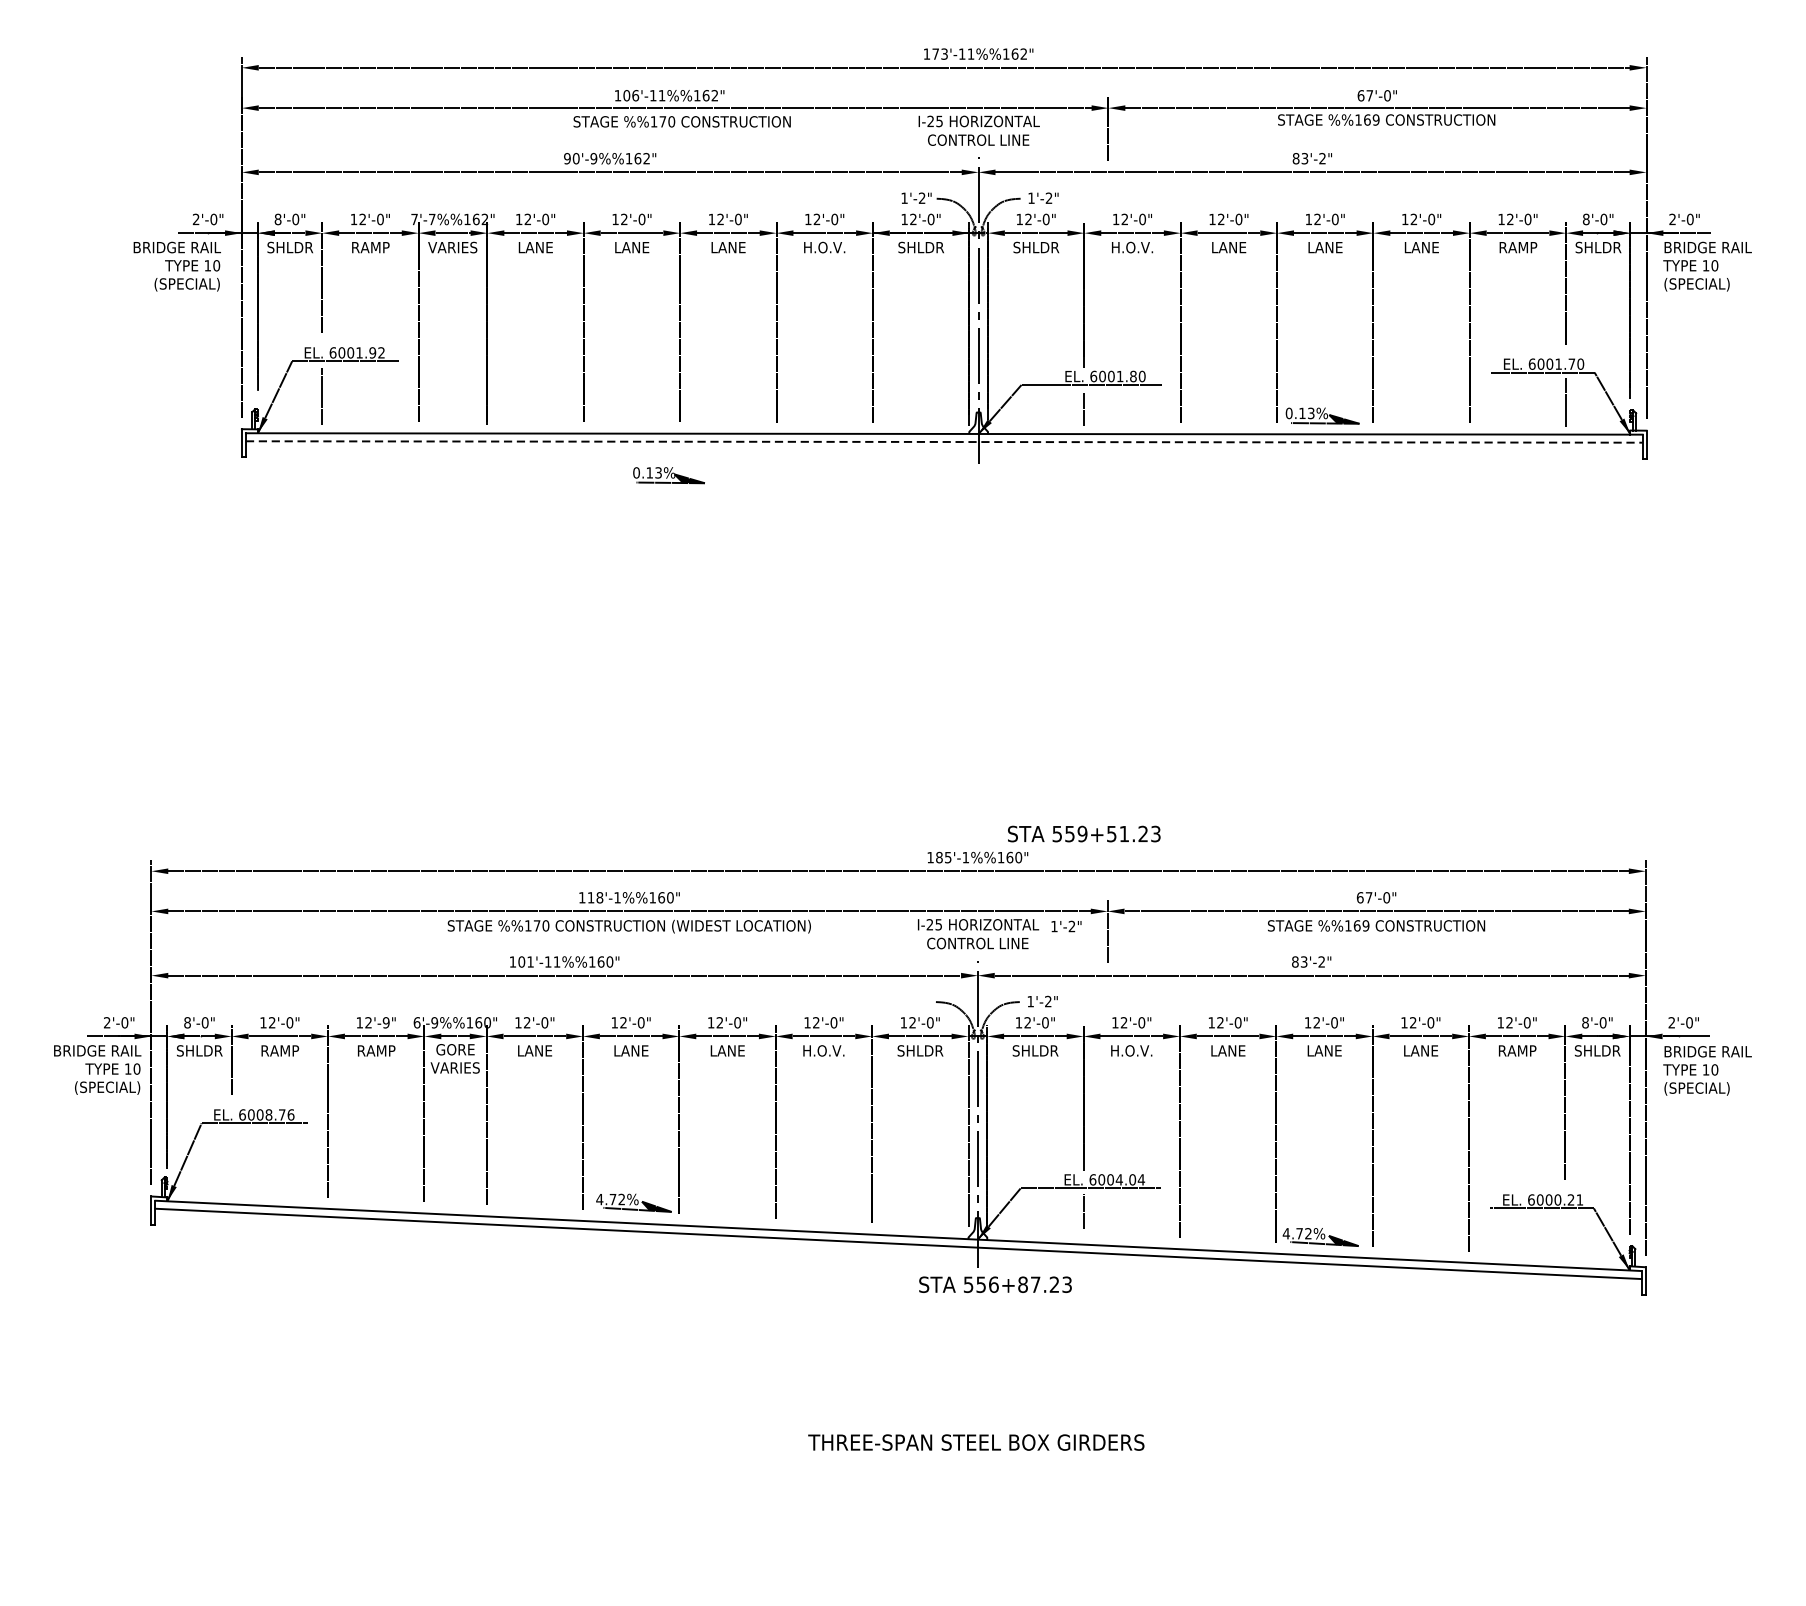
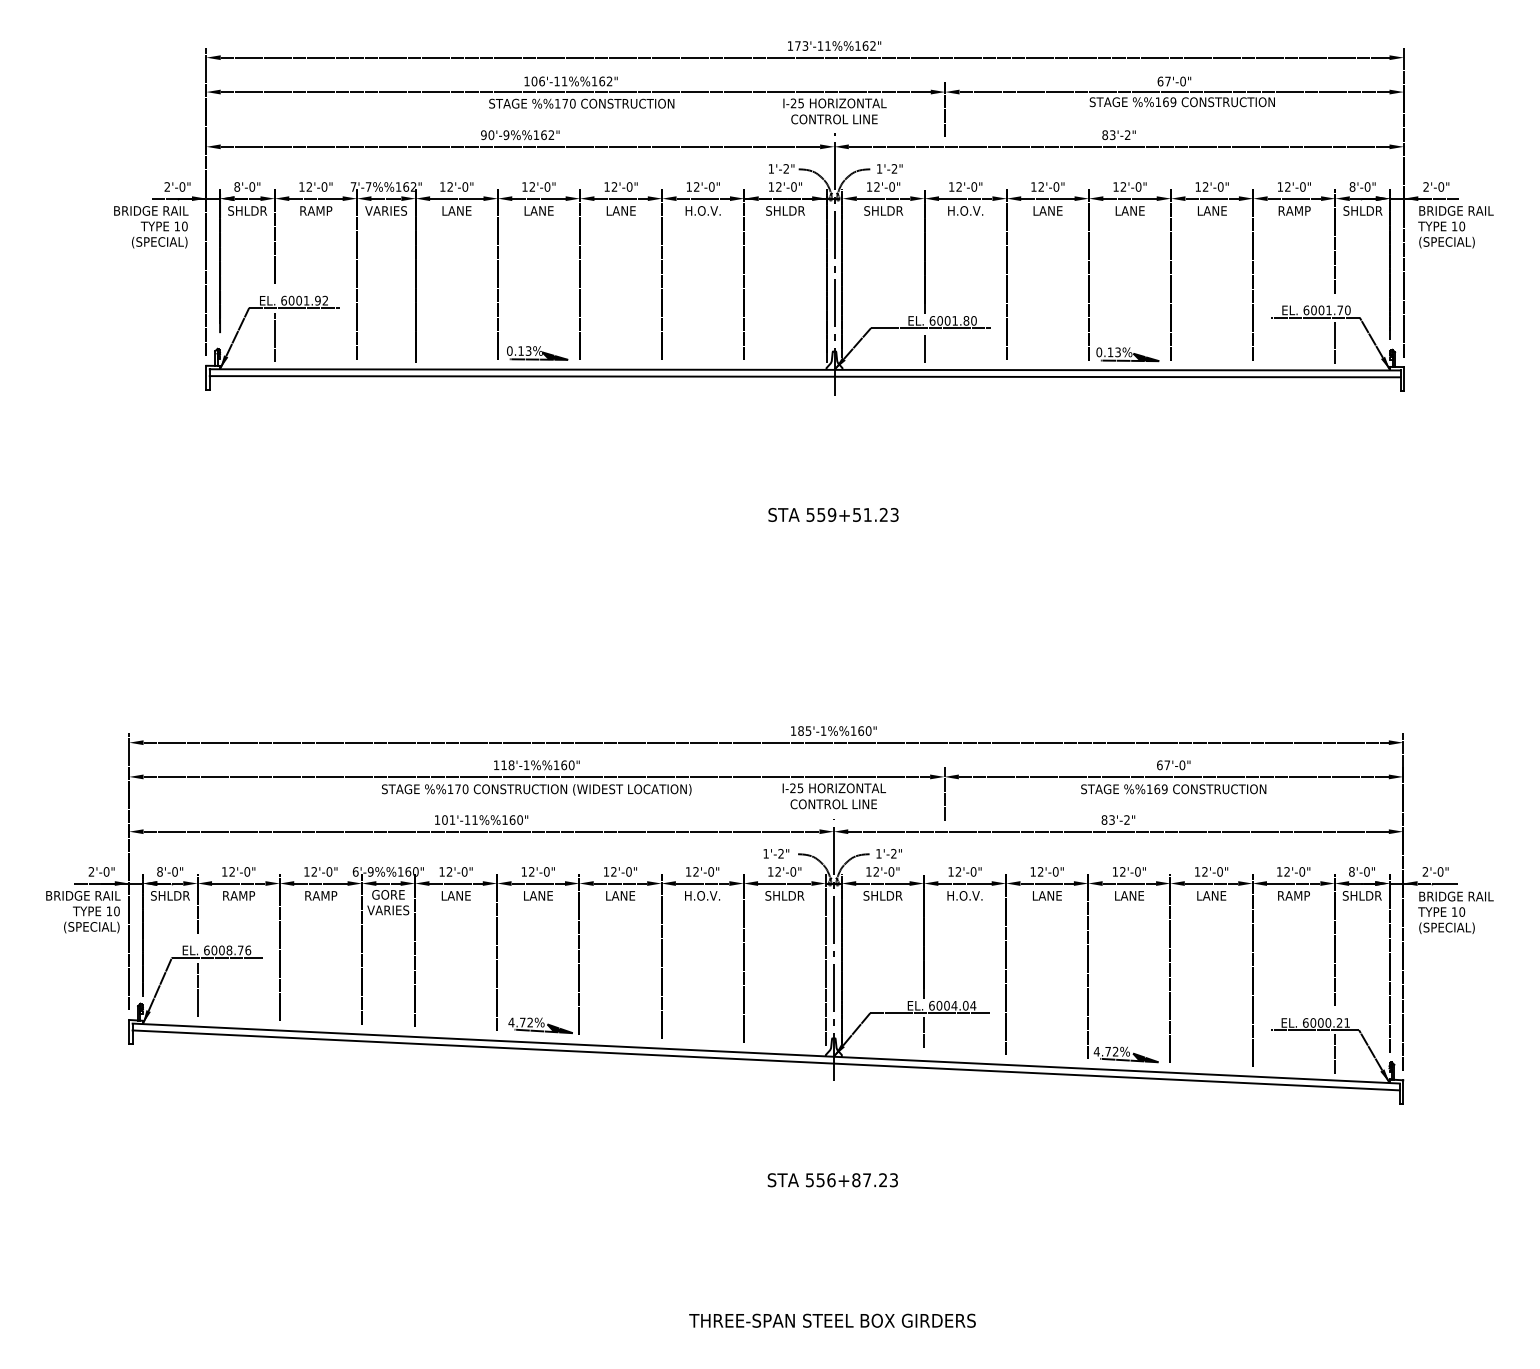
line: (944, 441) -> (805, 376), dashed -> solid
part: (669, 475) -> (537, 353), moved
text: (1084, 833) -> (833, 514), moved
text: (1066, 926) -> (776, 853), moved
text: (386, 1022) -> (329, 871), 12'-9" -> 12'-0"
line: (231, 1160) -> (197, 989), added
line: (1565, 1235) -> (1334, 1053), added
text: (995, 1285) -> (832, 1180), moved
text: (976, 1442) -> (832, 1320), moved

